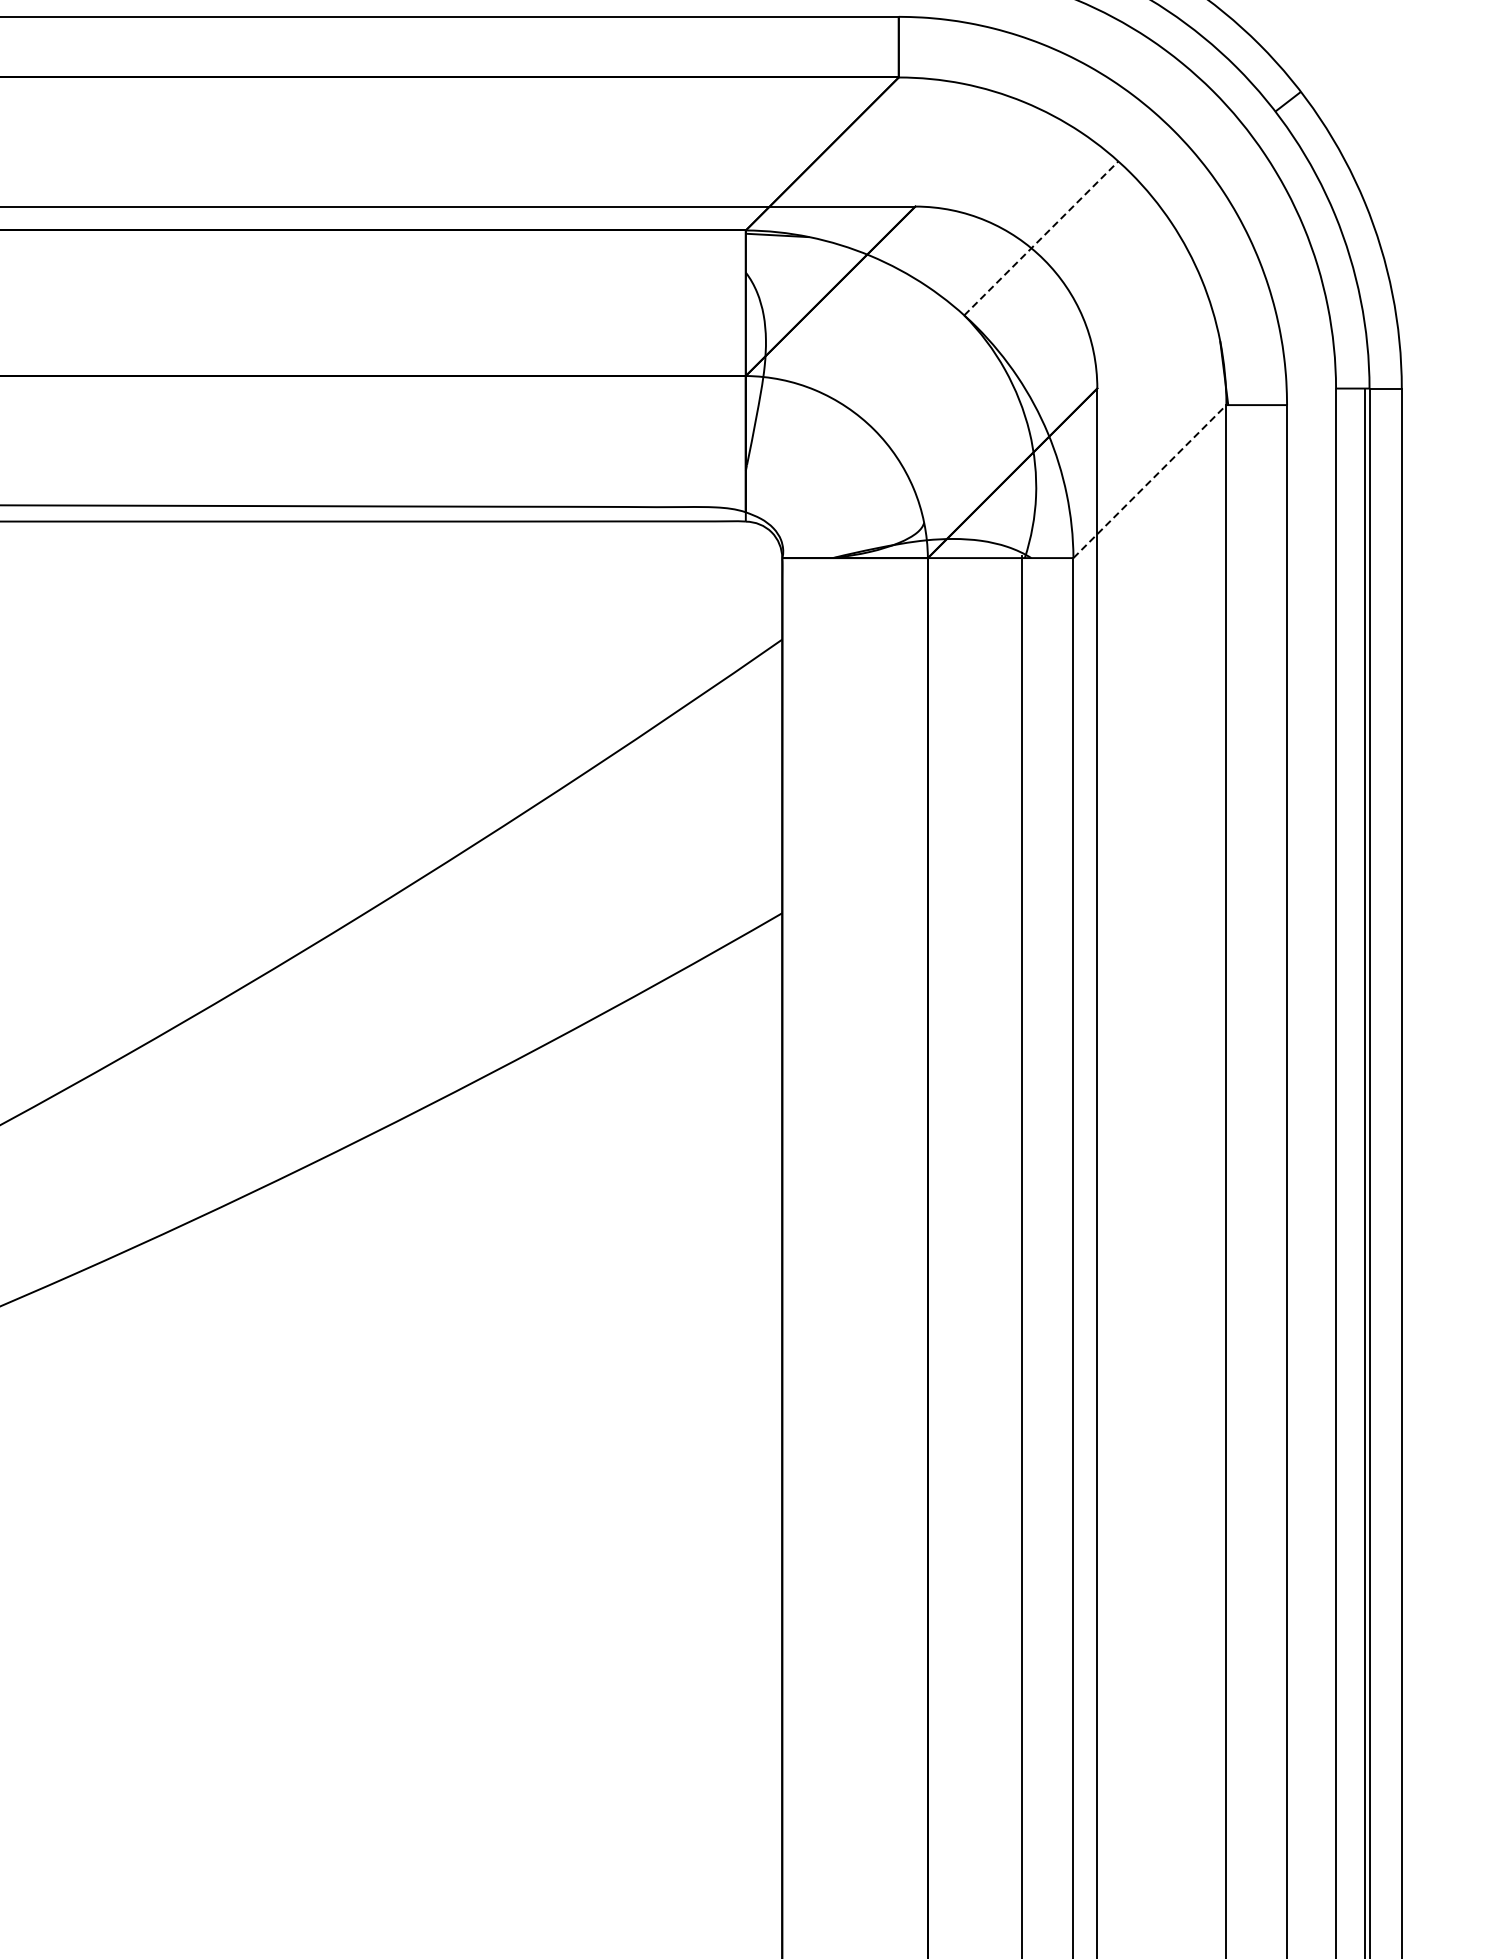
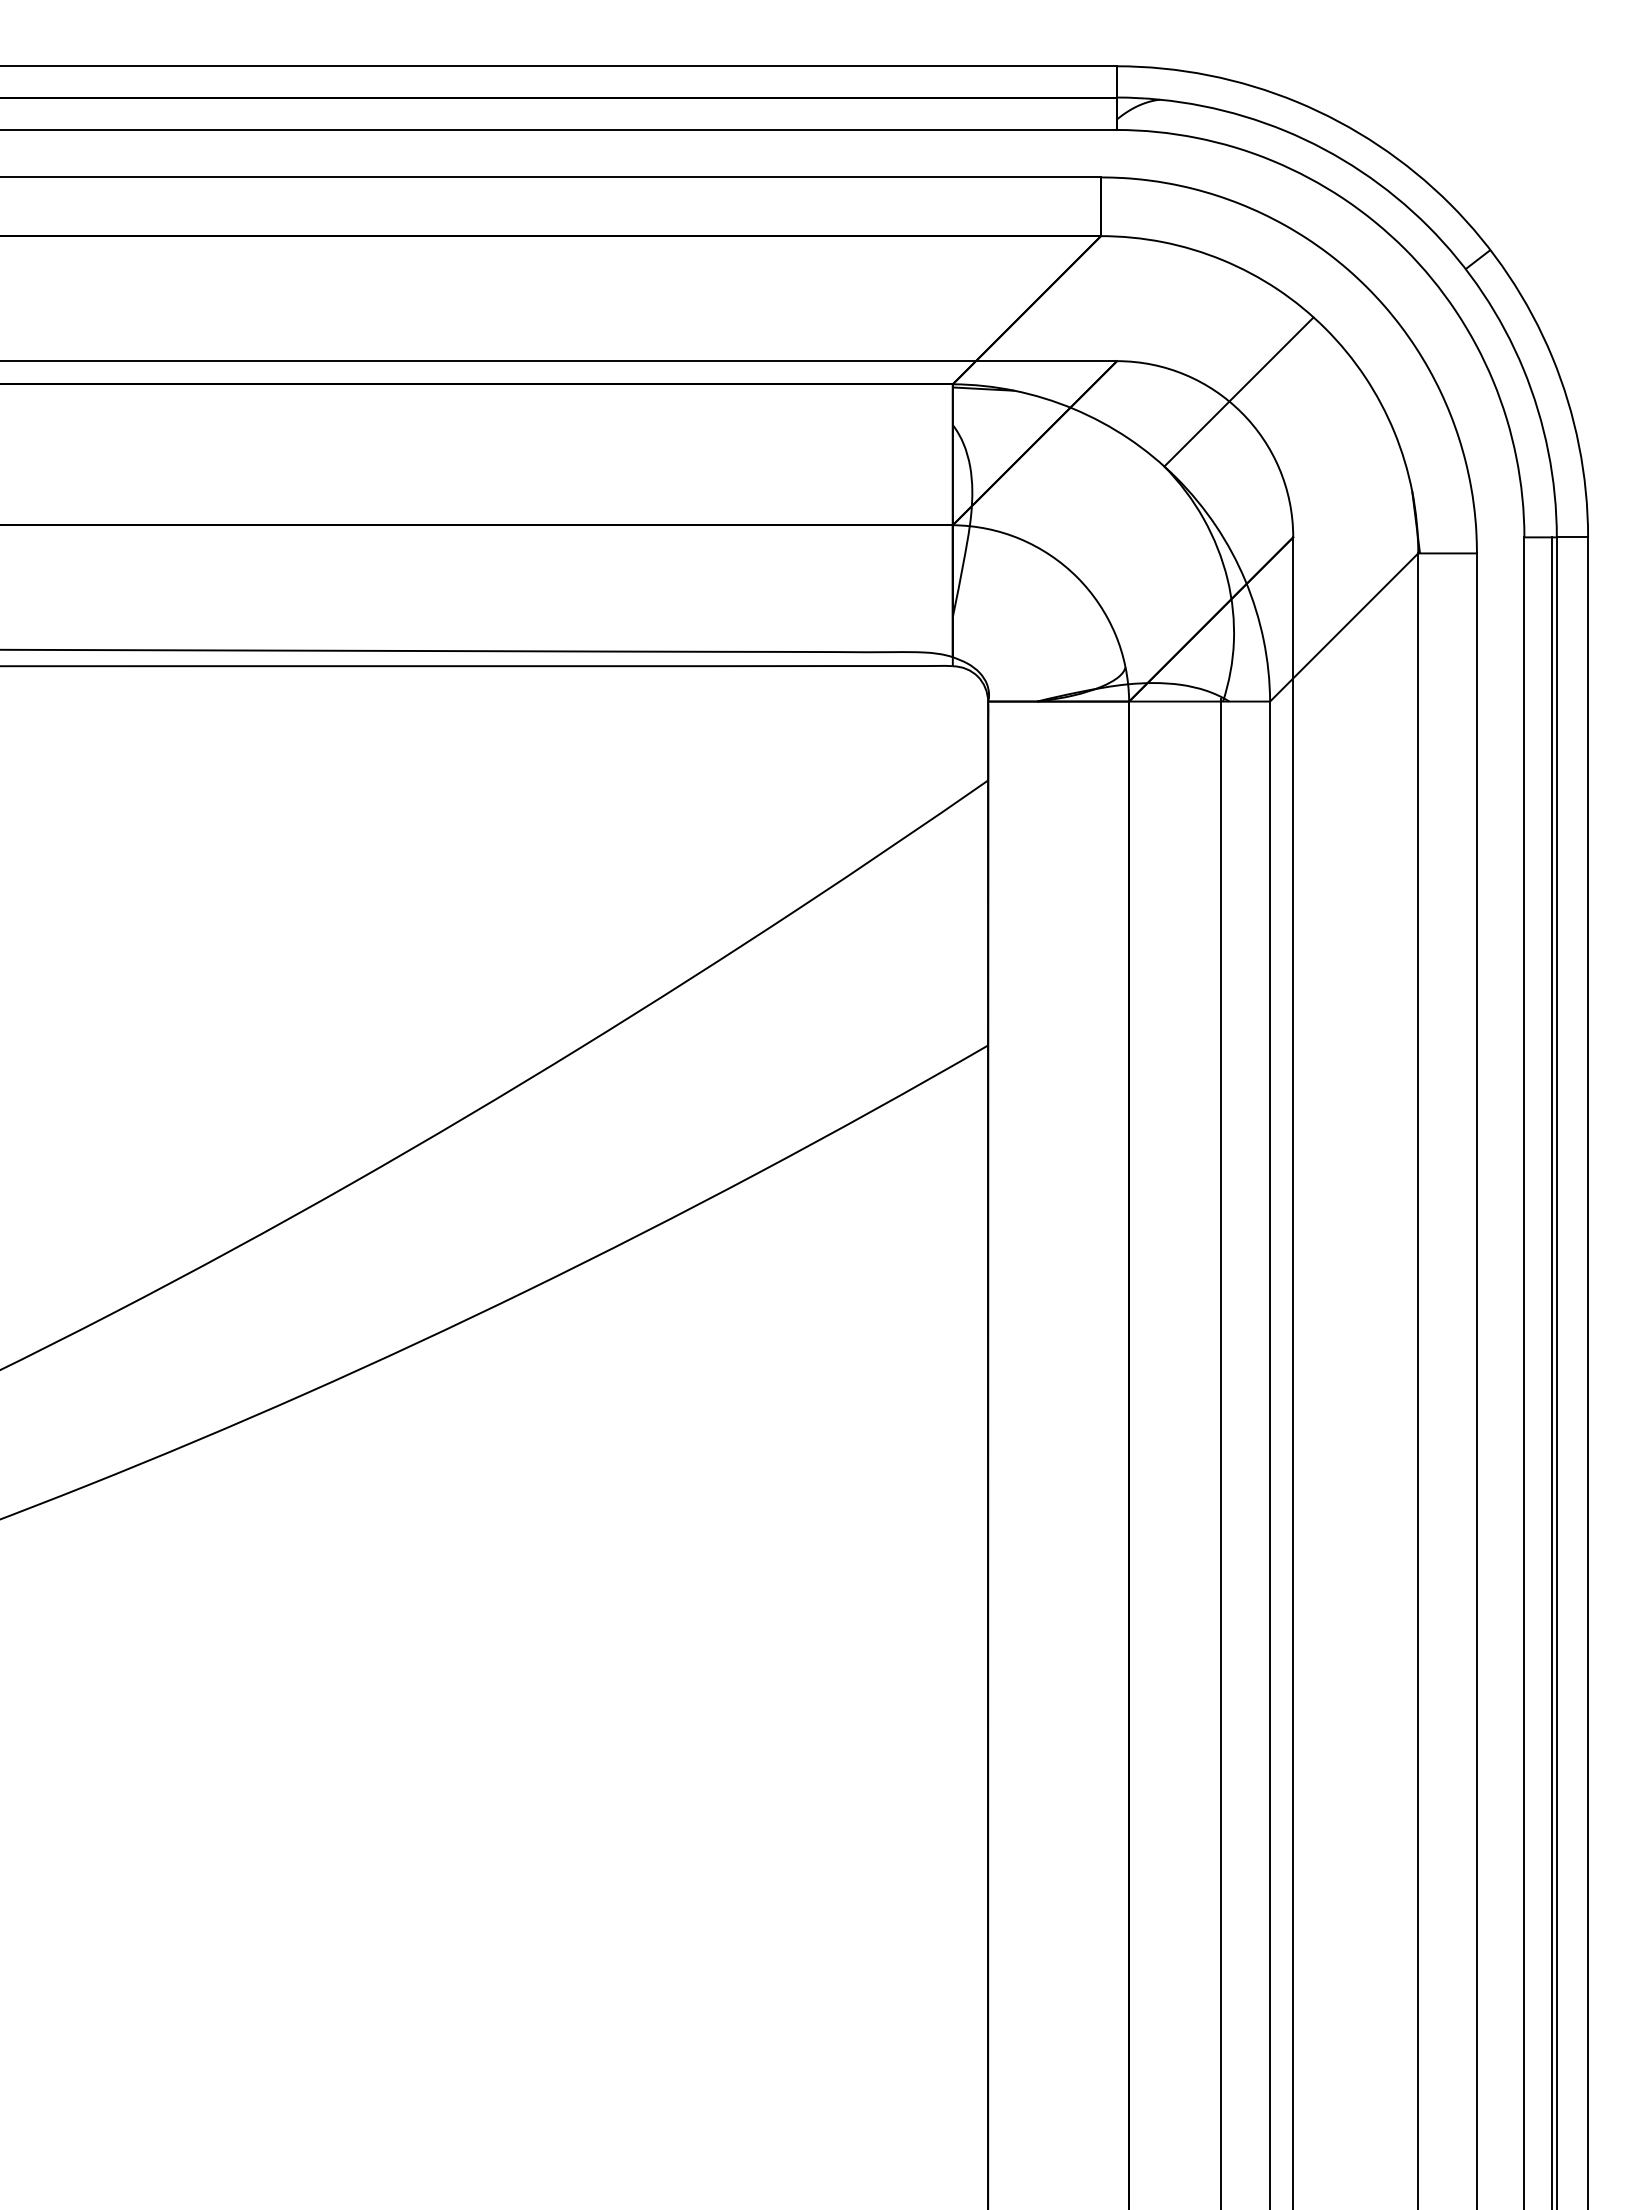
line: (1041, 237) -> (1239, 391), dashed -> solid
line: (1150, 481) -> (1344, 627), dashed -> solid

